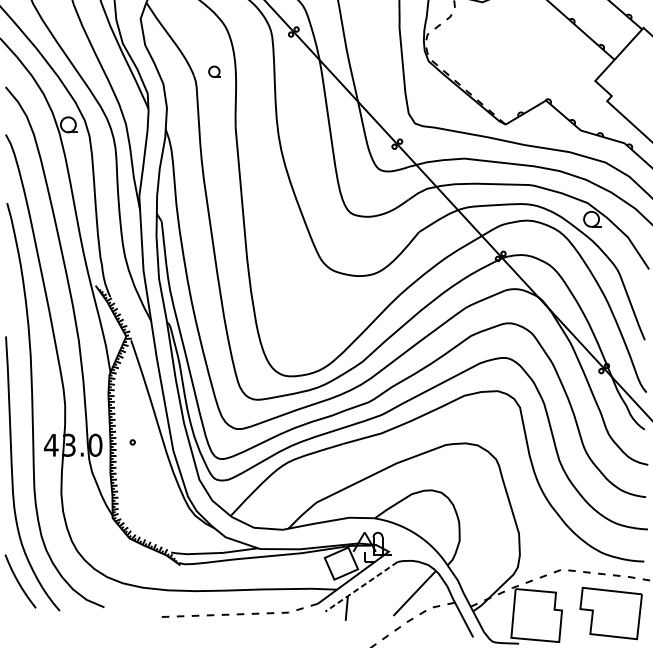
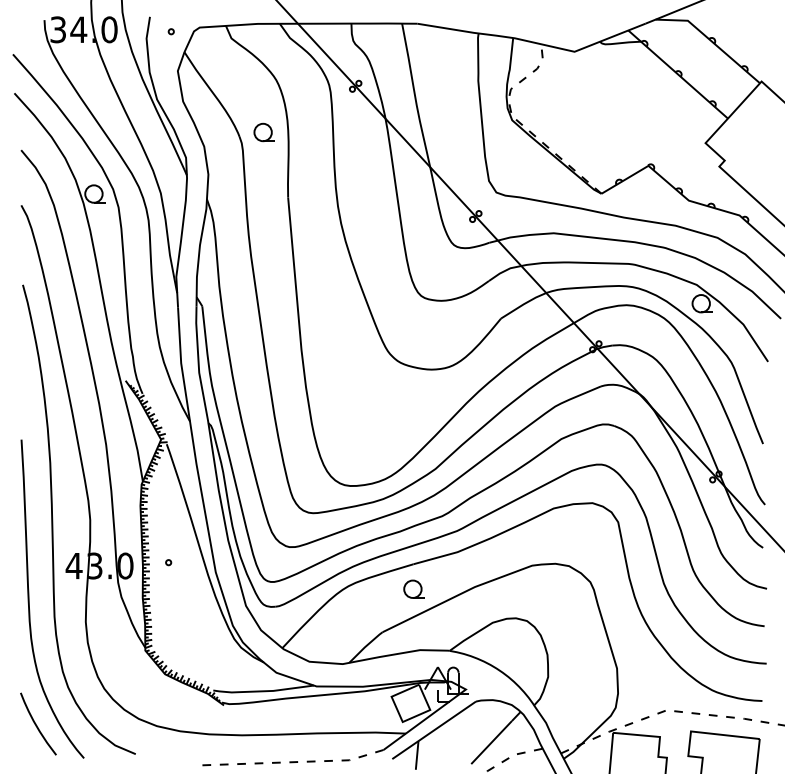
part: (214, 71) -> (263, 132), size x1.43
part: (343, 464) -> (413, 588), added
line: (360, 586) -> (433, 730), dashed -> solid

